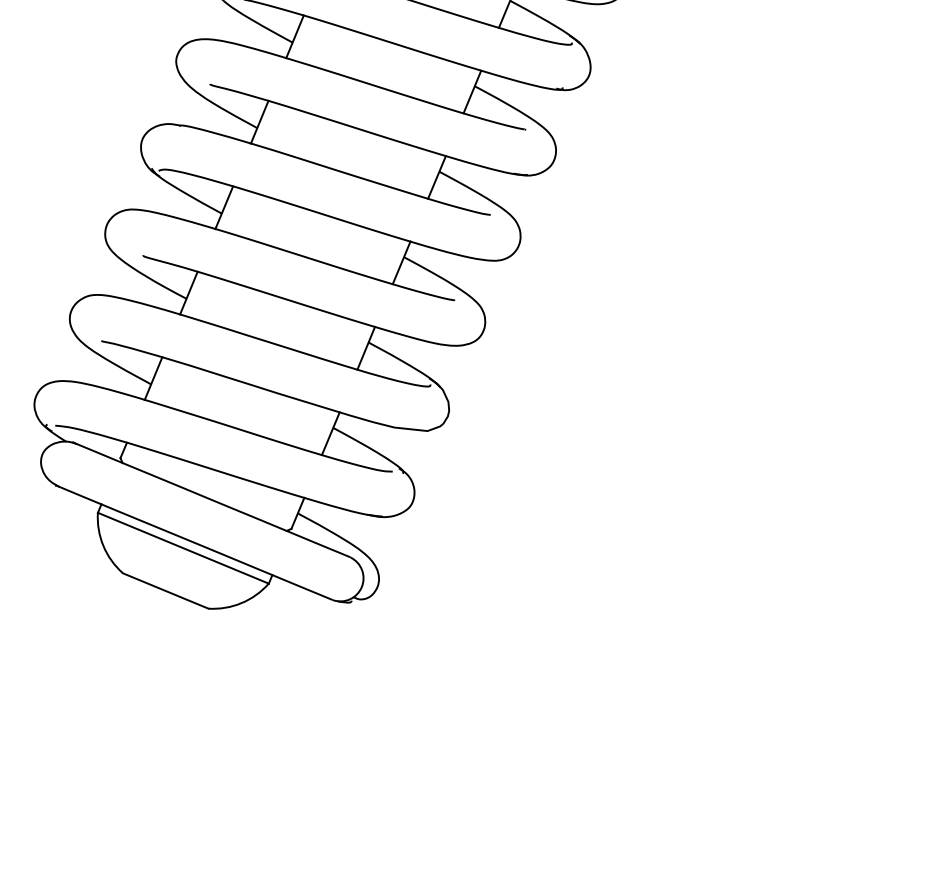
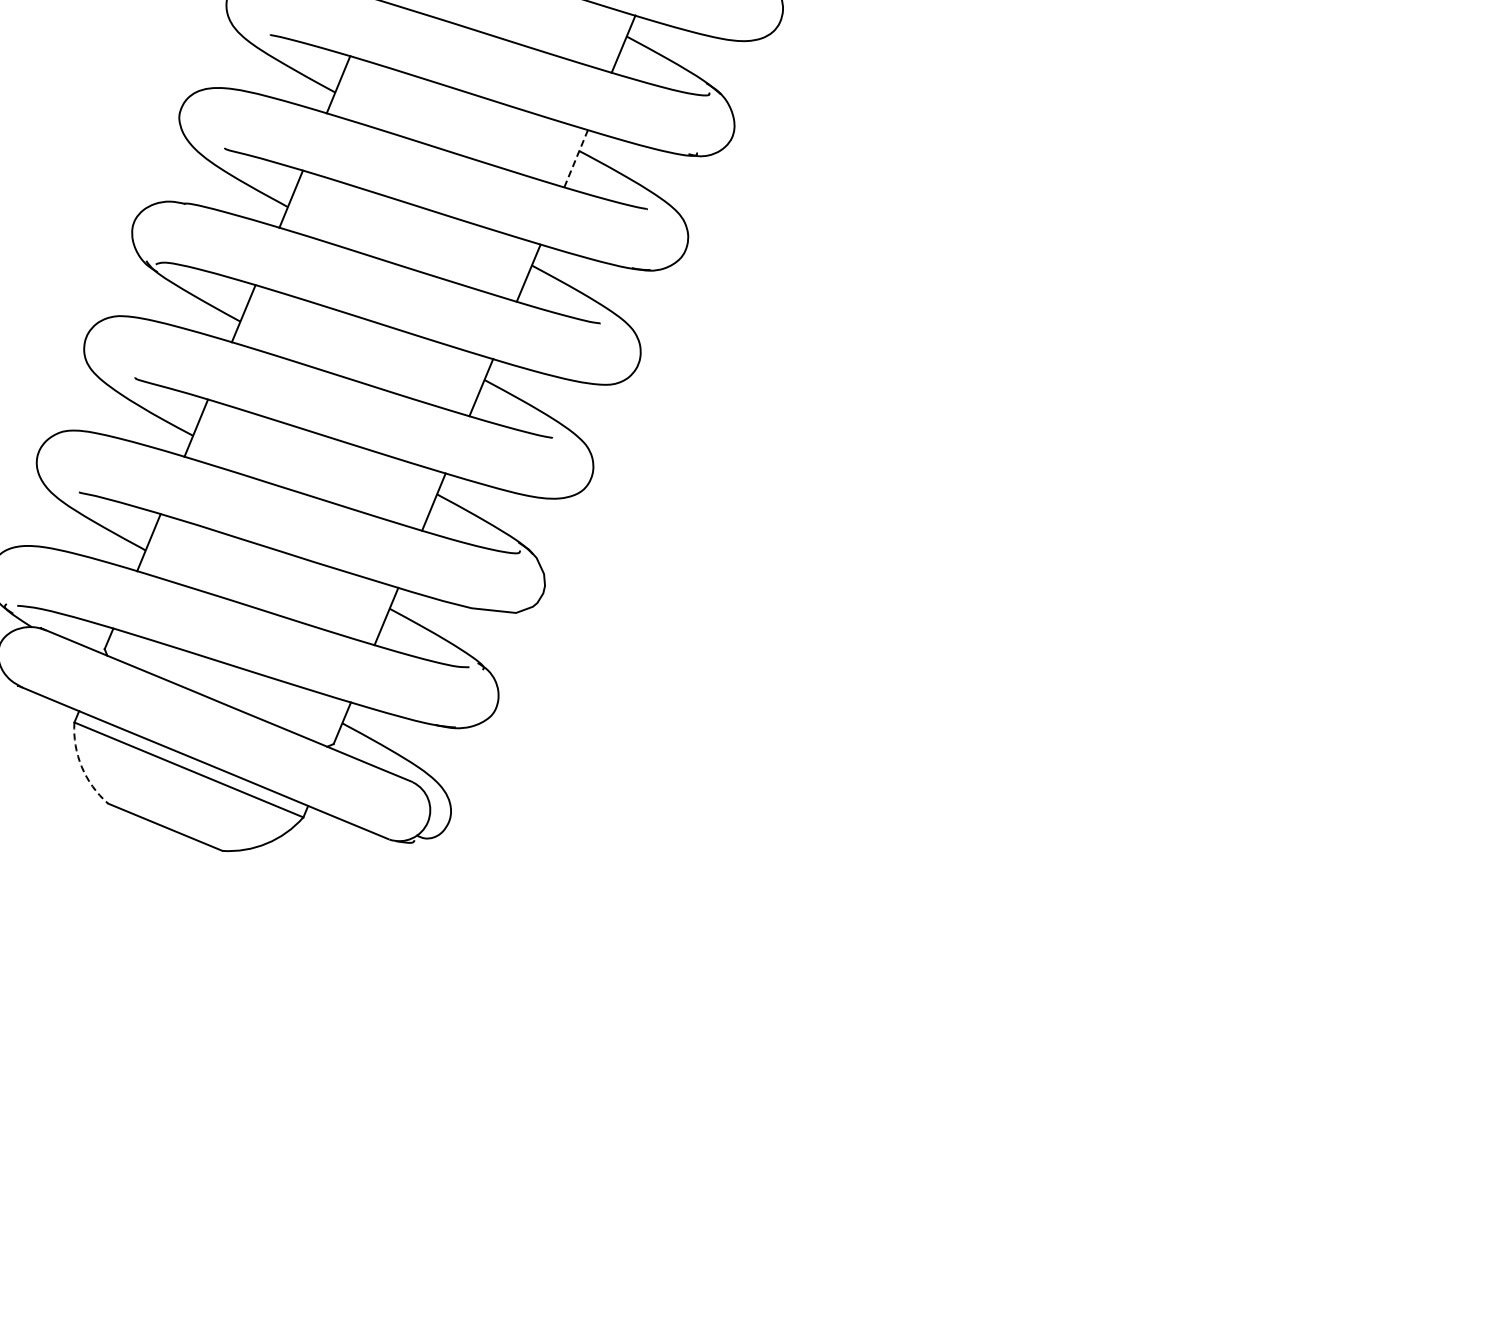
line: (472, 91) -> (576, 158), solid -> dashed
arc: (103, 545) -> (81, 766), solid -> dashed

